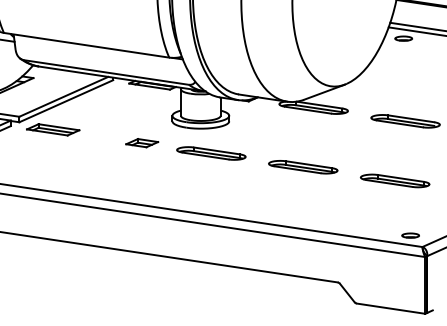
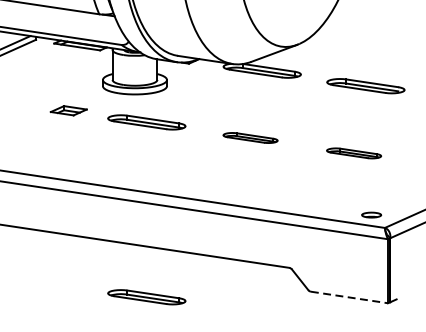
part: (303, 167) -> (250, 138), size x0.7
part: (394, 180) -> (353, 152), size x0.7
part: (211, 308) -> (146, 297), added
line: (391, 308) -> (350, 297), solid -> dashed

